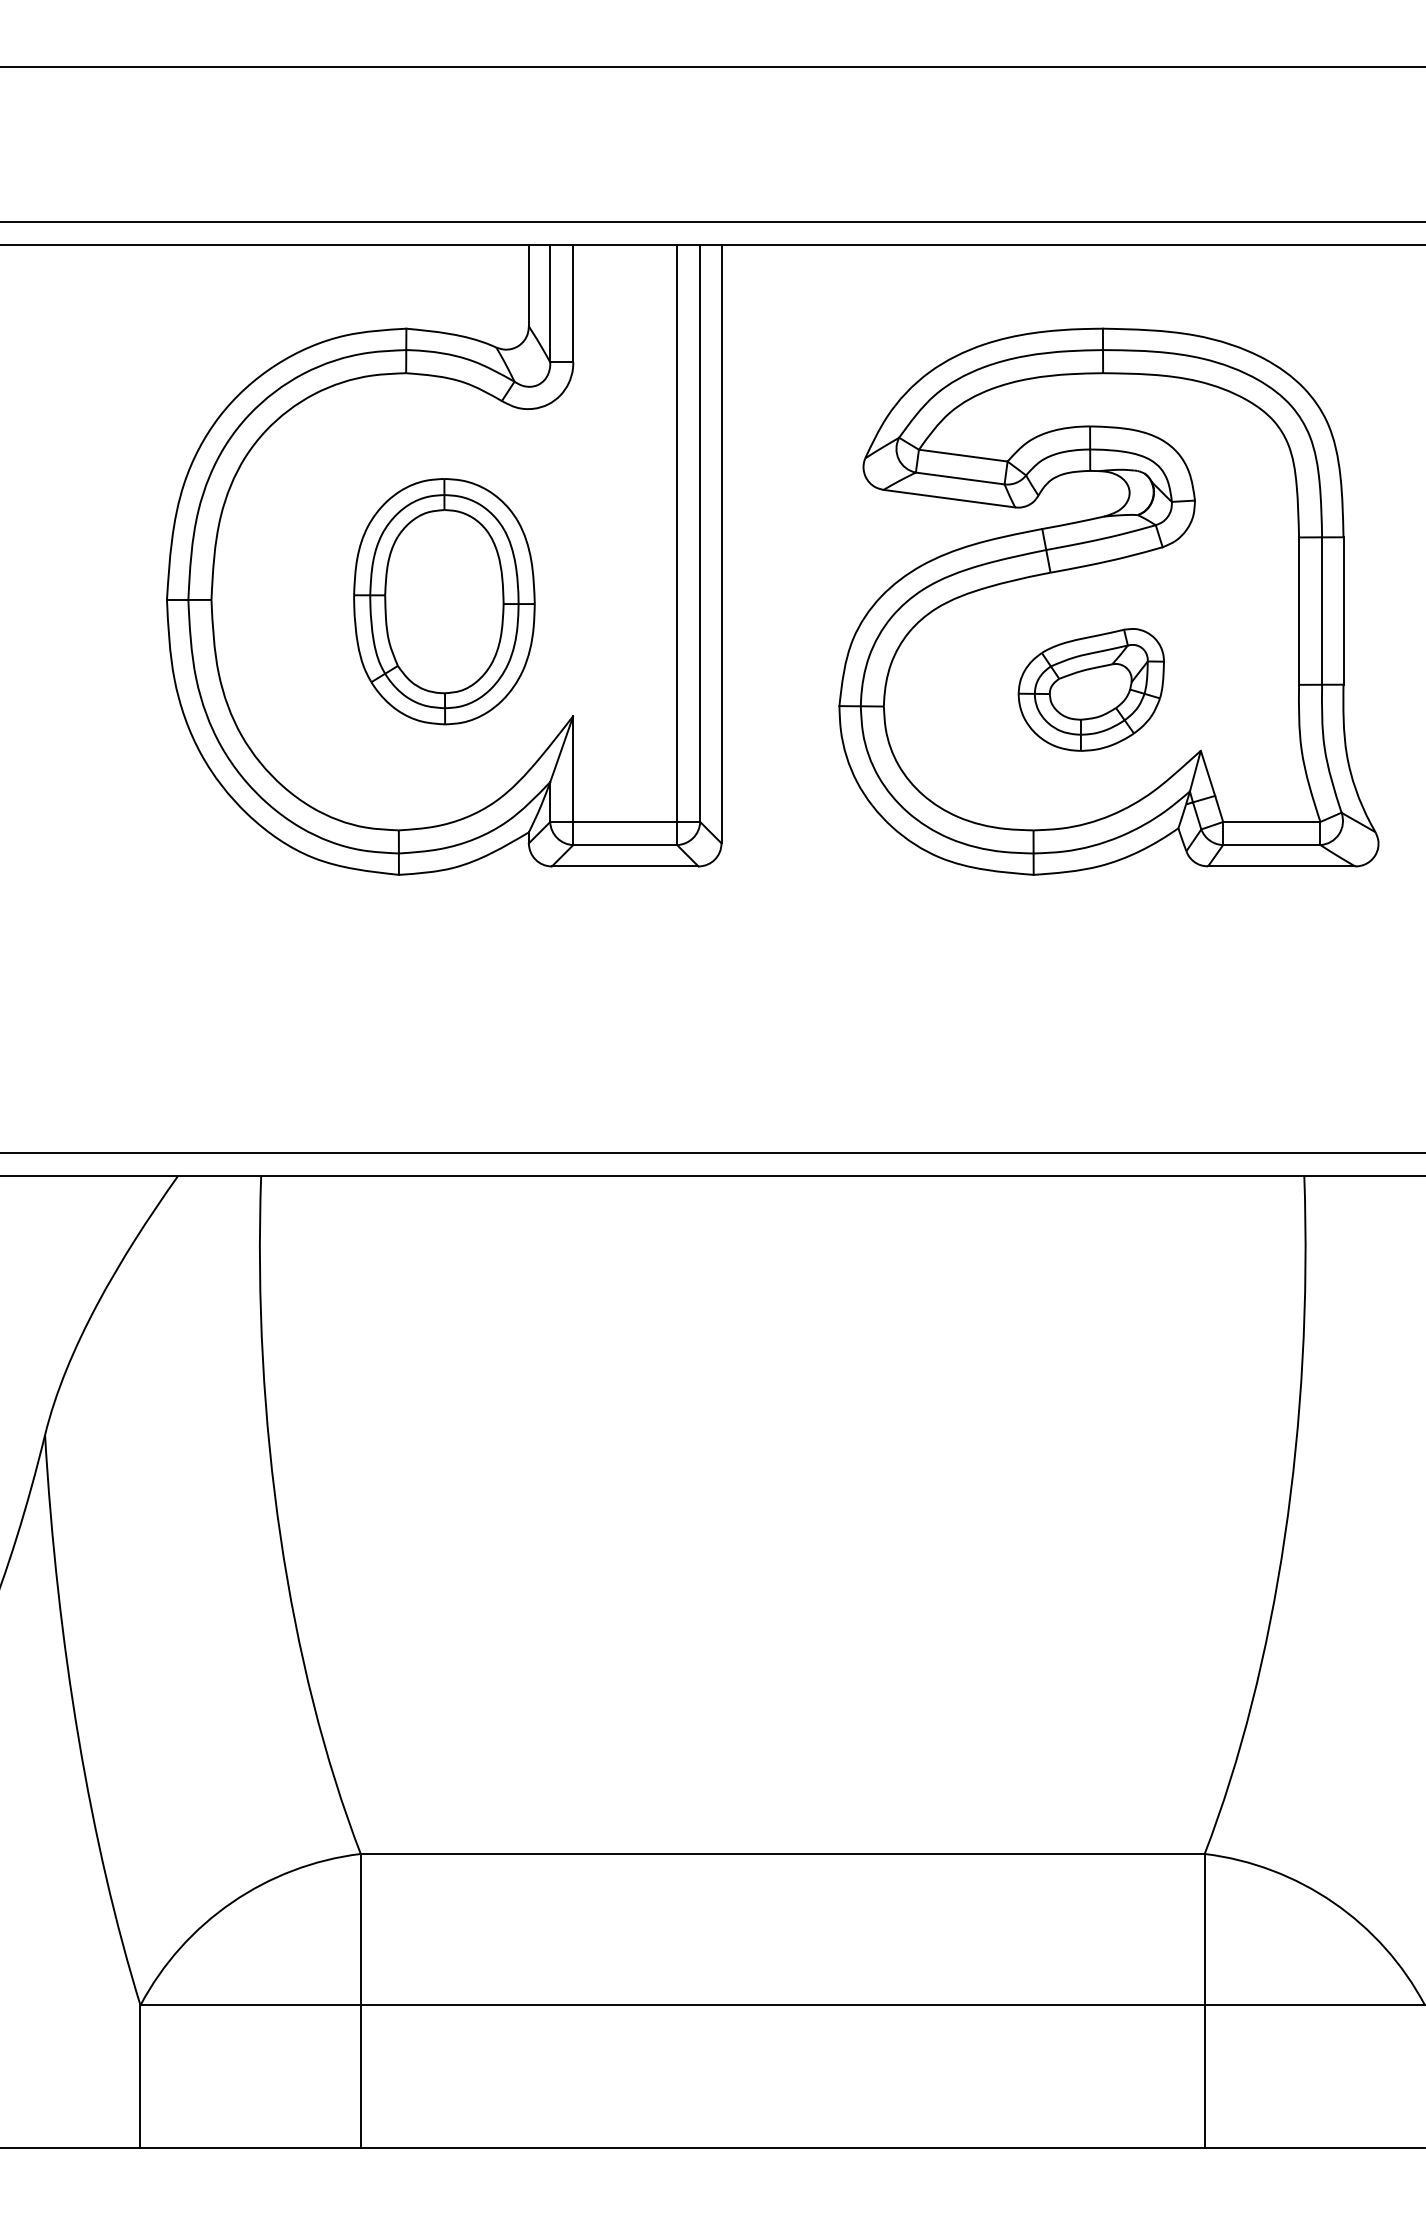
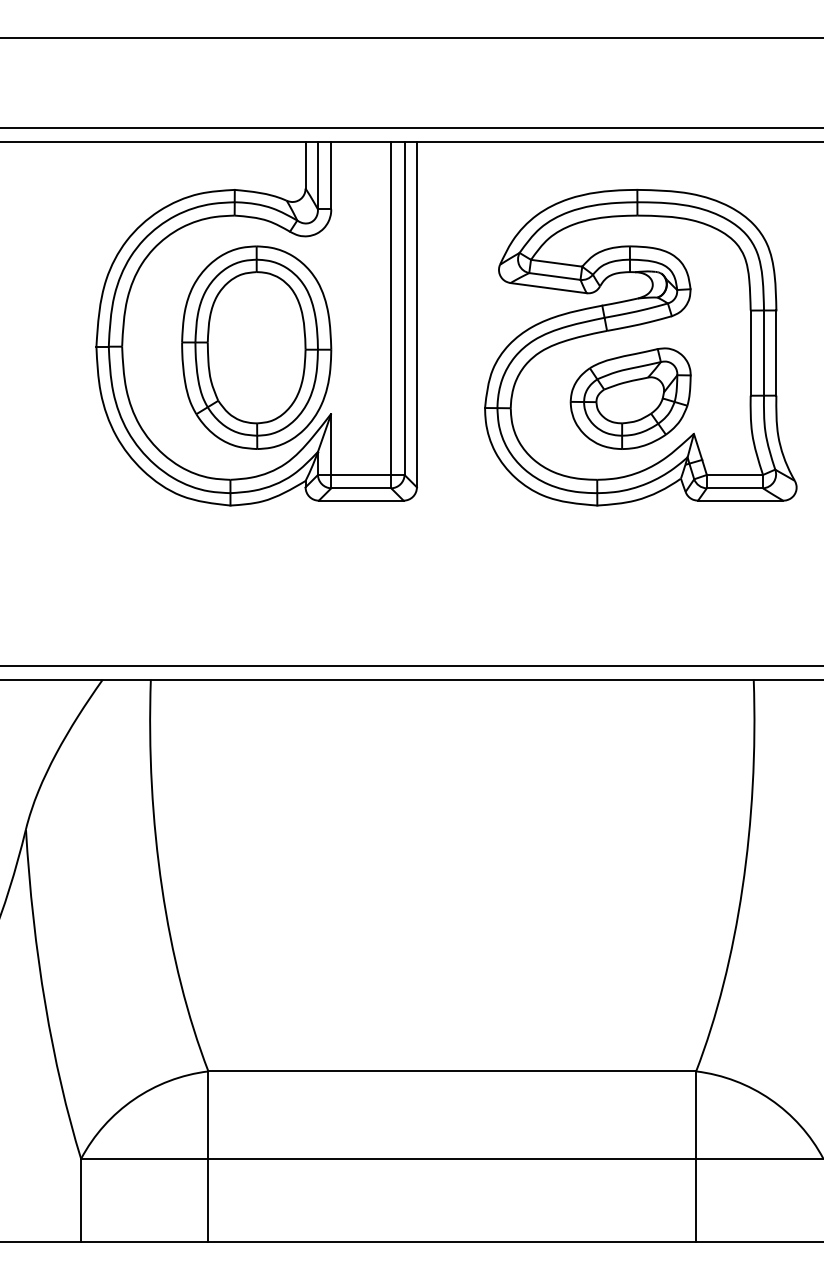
part: (443, 601) -> (256, 347), size x1.43
part: (1091, 689) -> (630, 398), size x1.43

